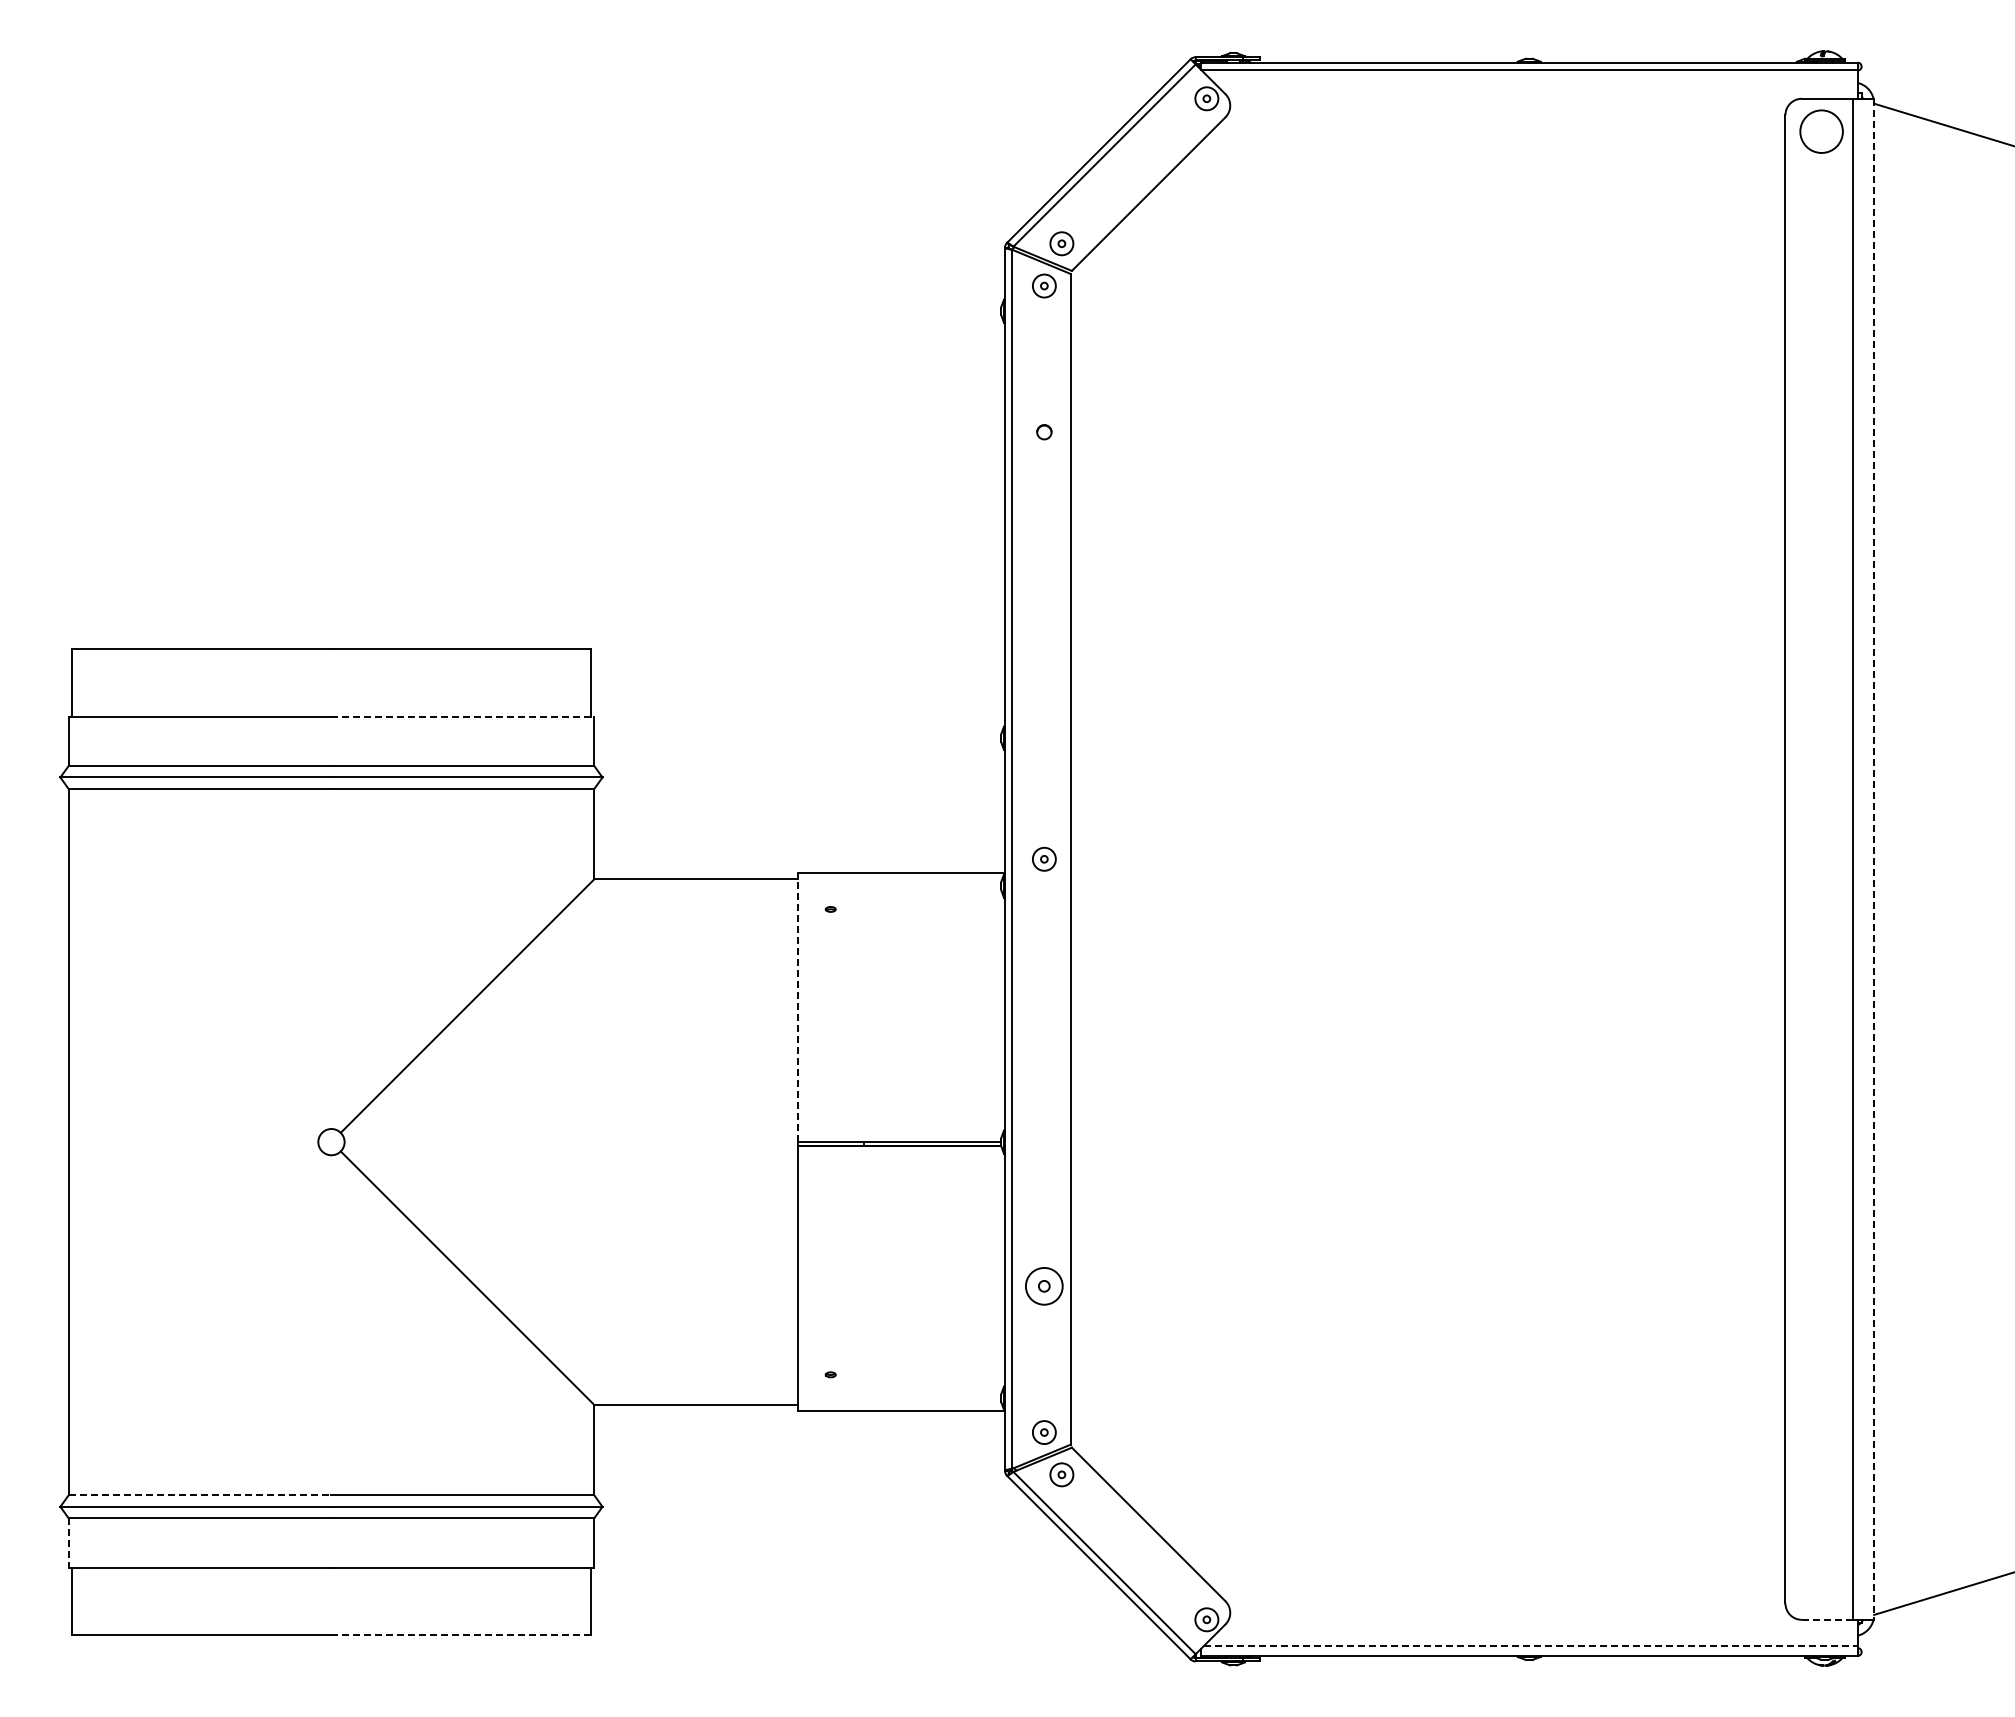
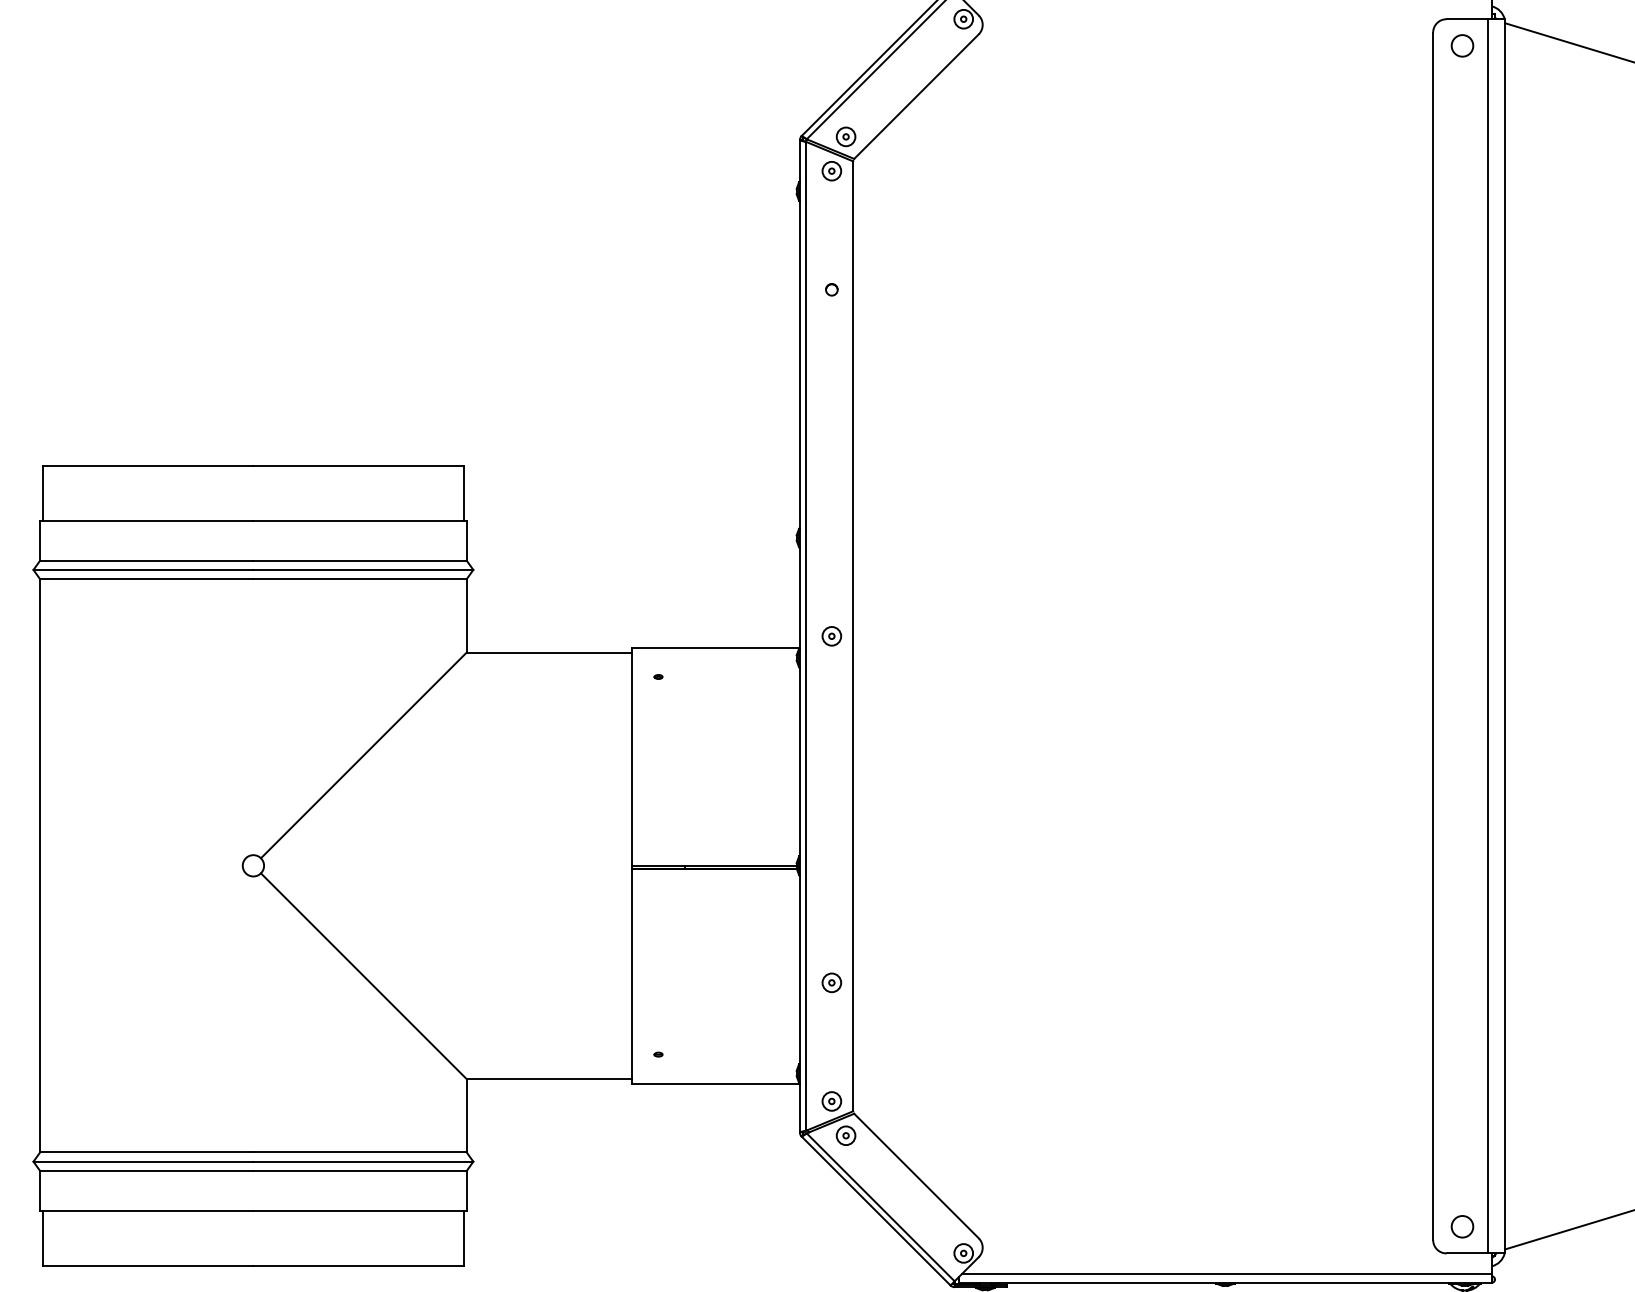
circle: (1821, 131) -> (1462, 45), size x0.62
line: (463, 716) -> (360, 520), dashed -> solid
line: (1874, 859) -> (1505, 636), dashed -> solid
line: (797, 1007) -> (631, 756), dashed -> solid
part: (1044, 1286) -> (831, 982), size x0.62
line: (200, 1495) -> (147, 1152), dashed -> solid
line: (68, 1542) -> (40, 1190), dashed -> solid
circle: (1821, 1586) -> (1462, 1226), added
line: (1826, 1619) -> (1466, 1253), dashed -> solid
line: (461, 1634) -> (358, 1265), dashed -> solid
line: (1530, 1645) -> (1226, 1274), dashed -> solid

